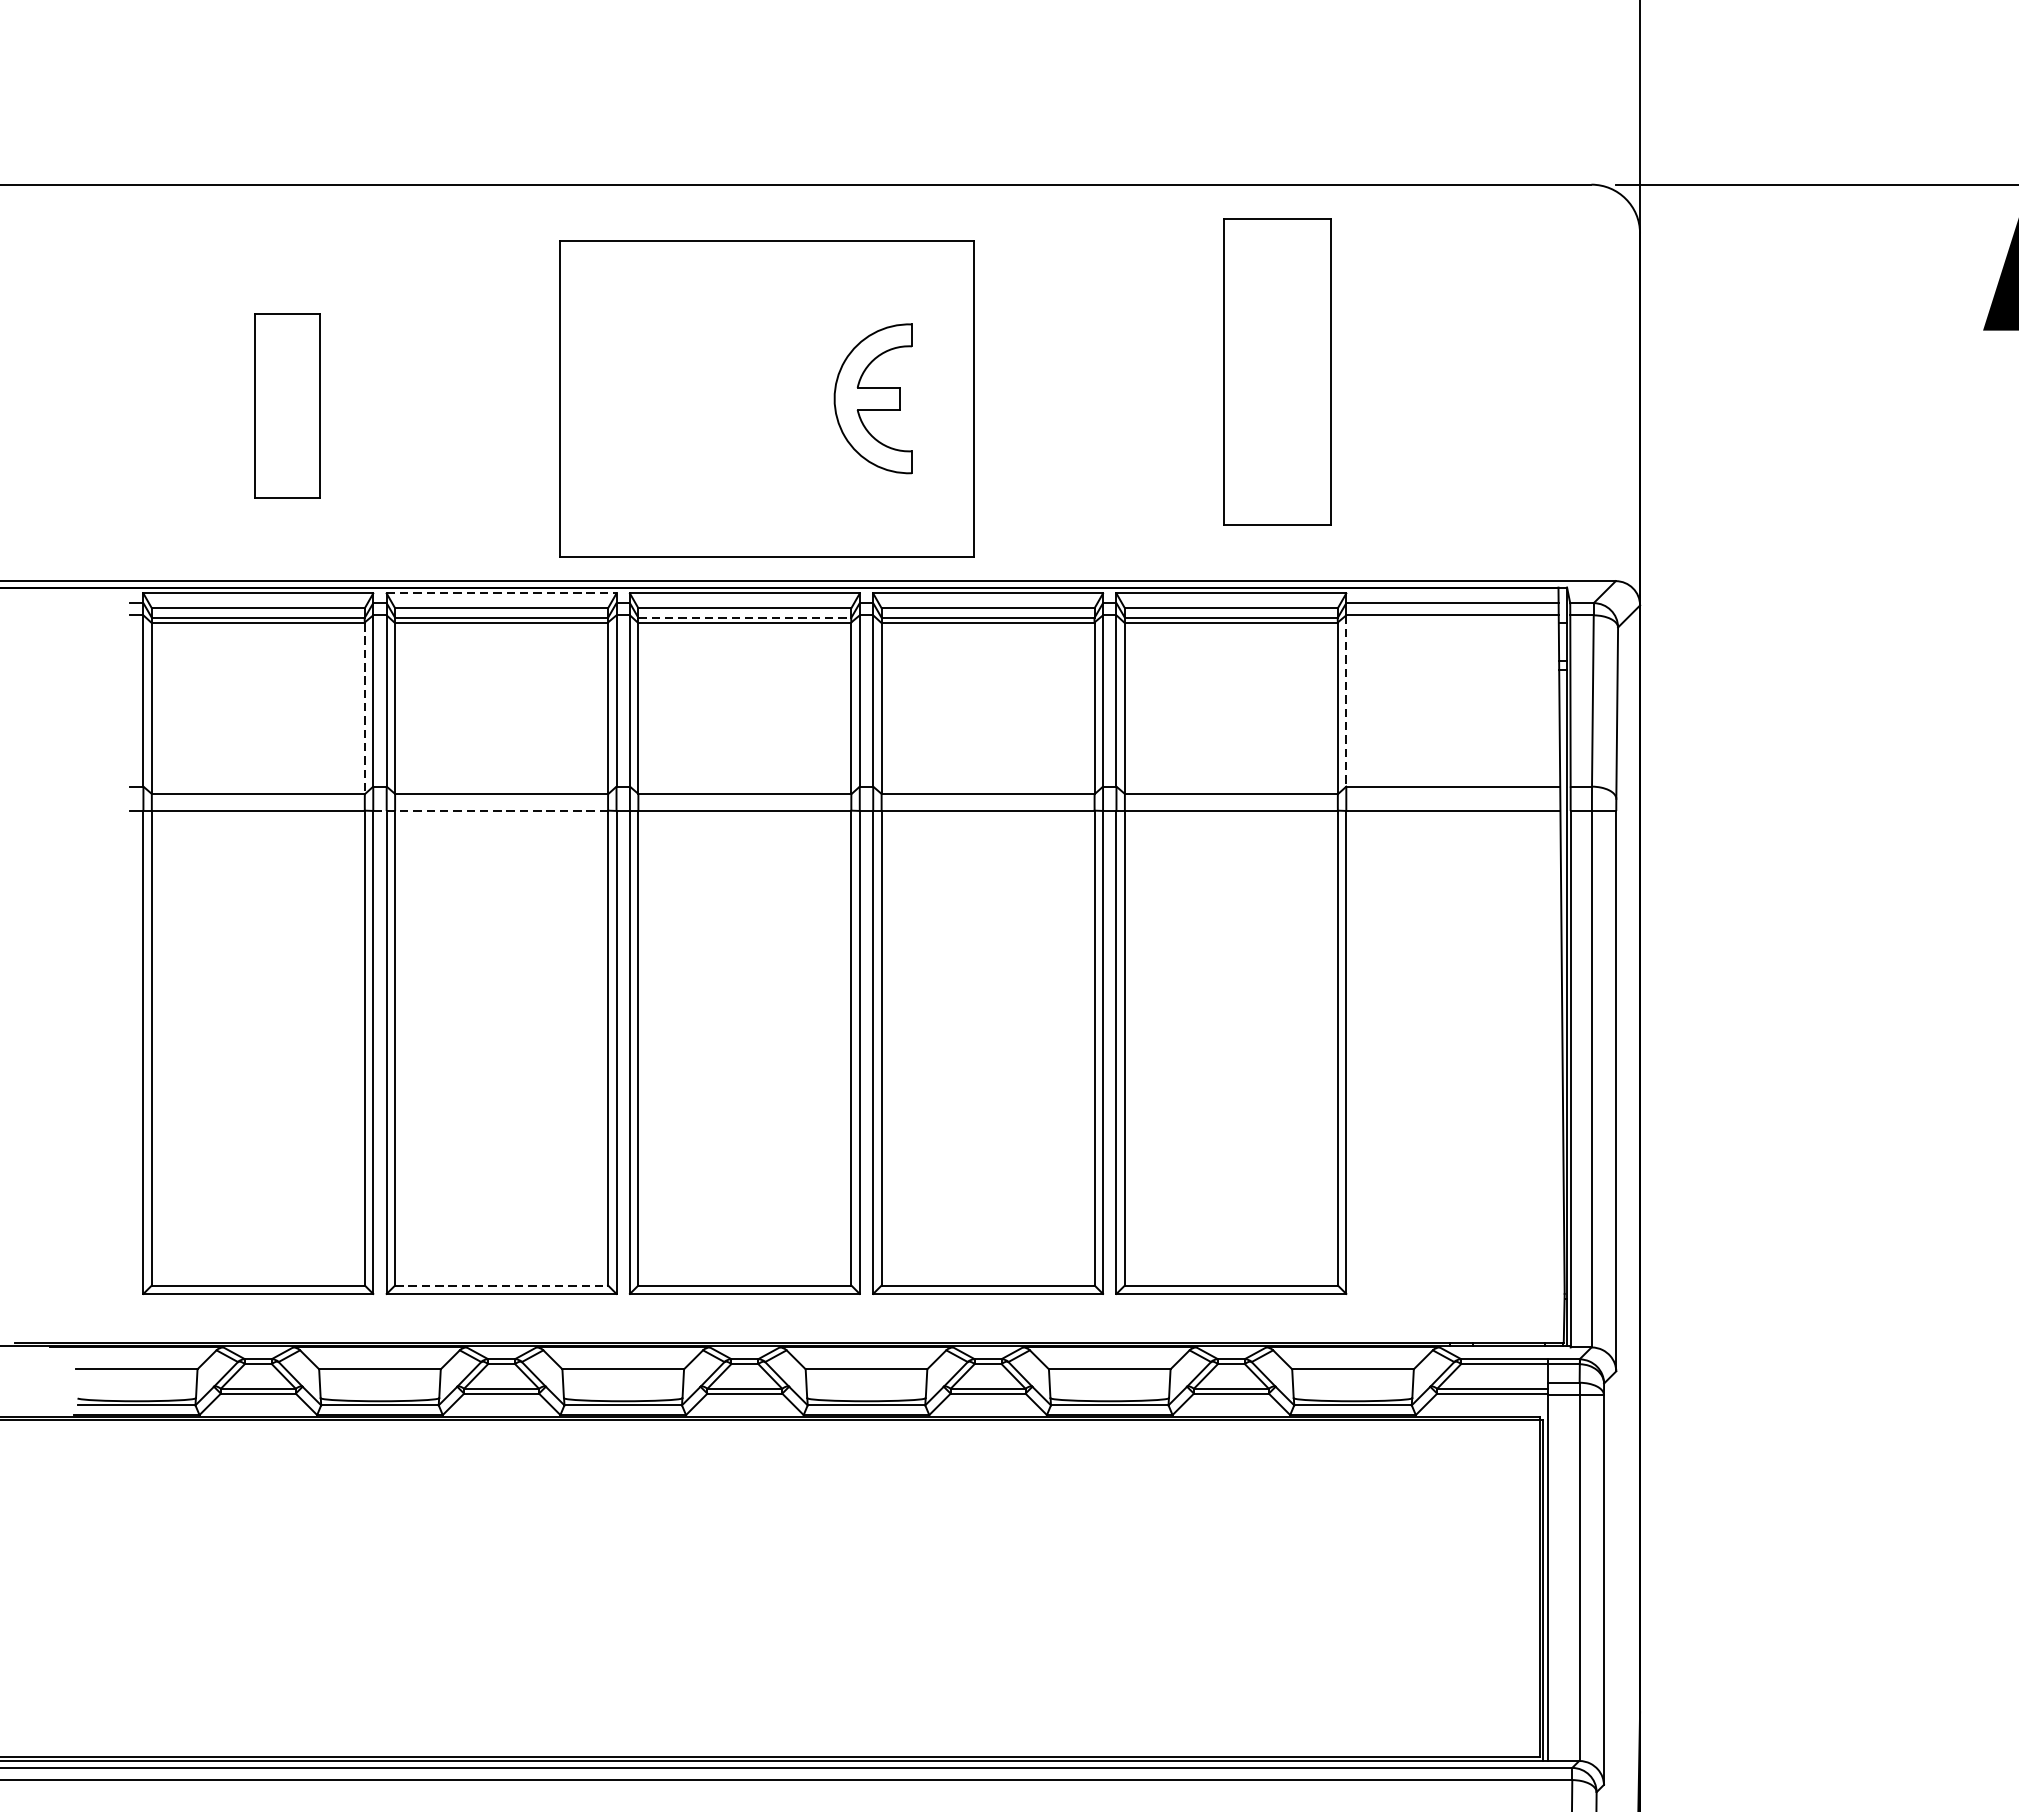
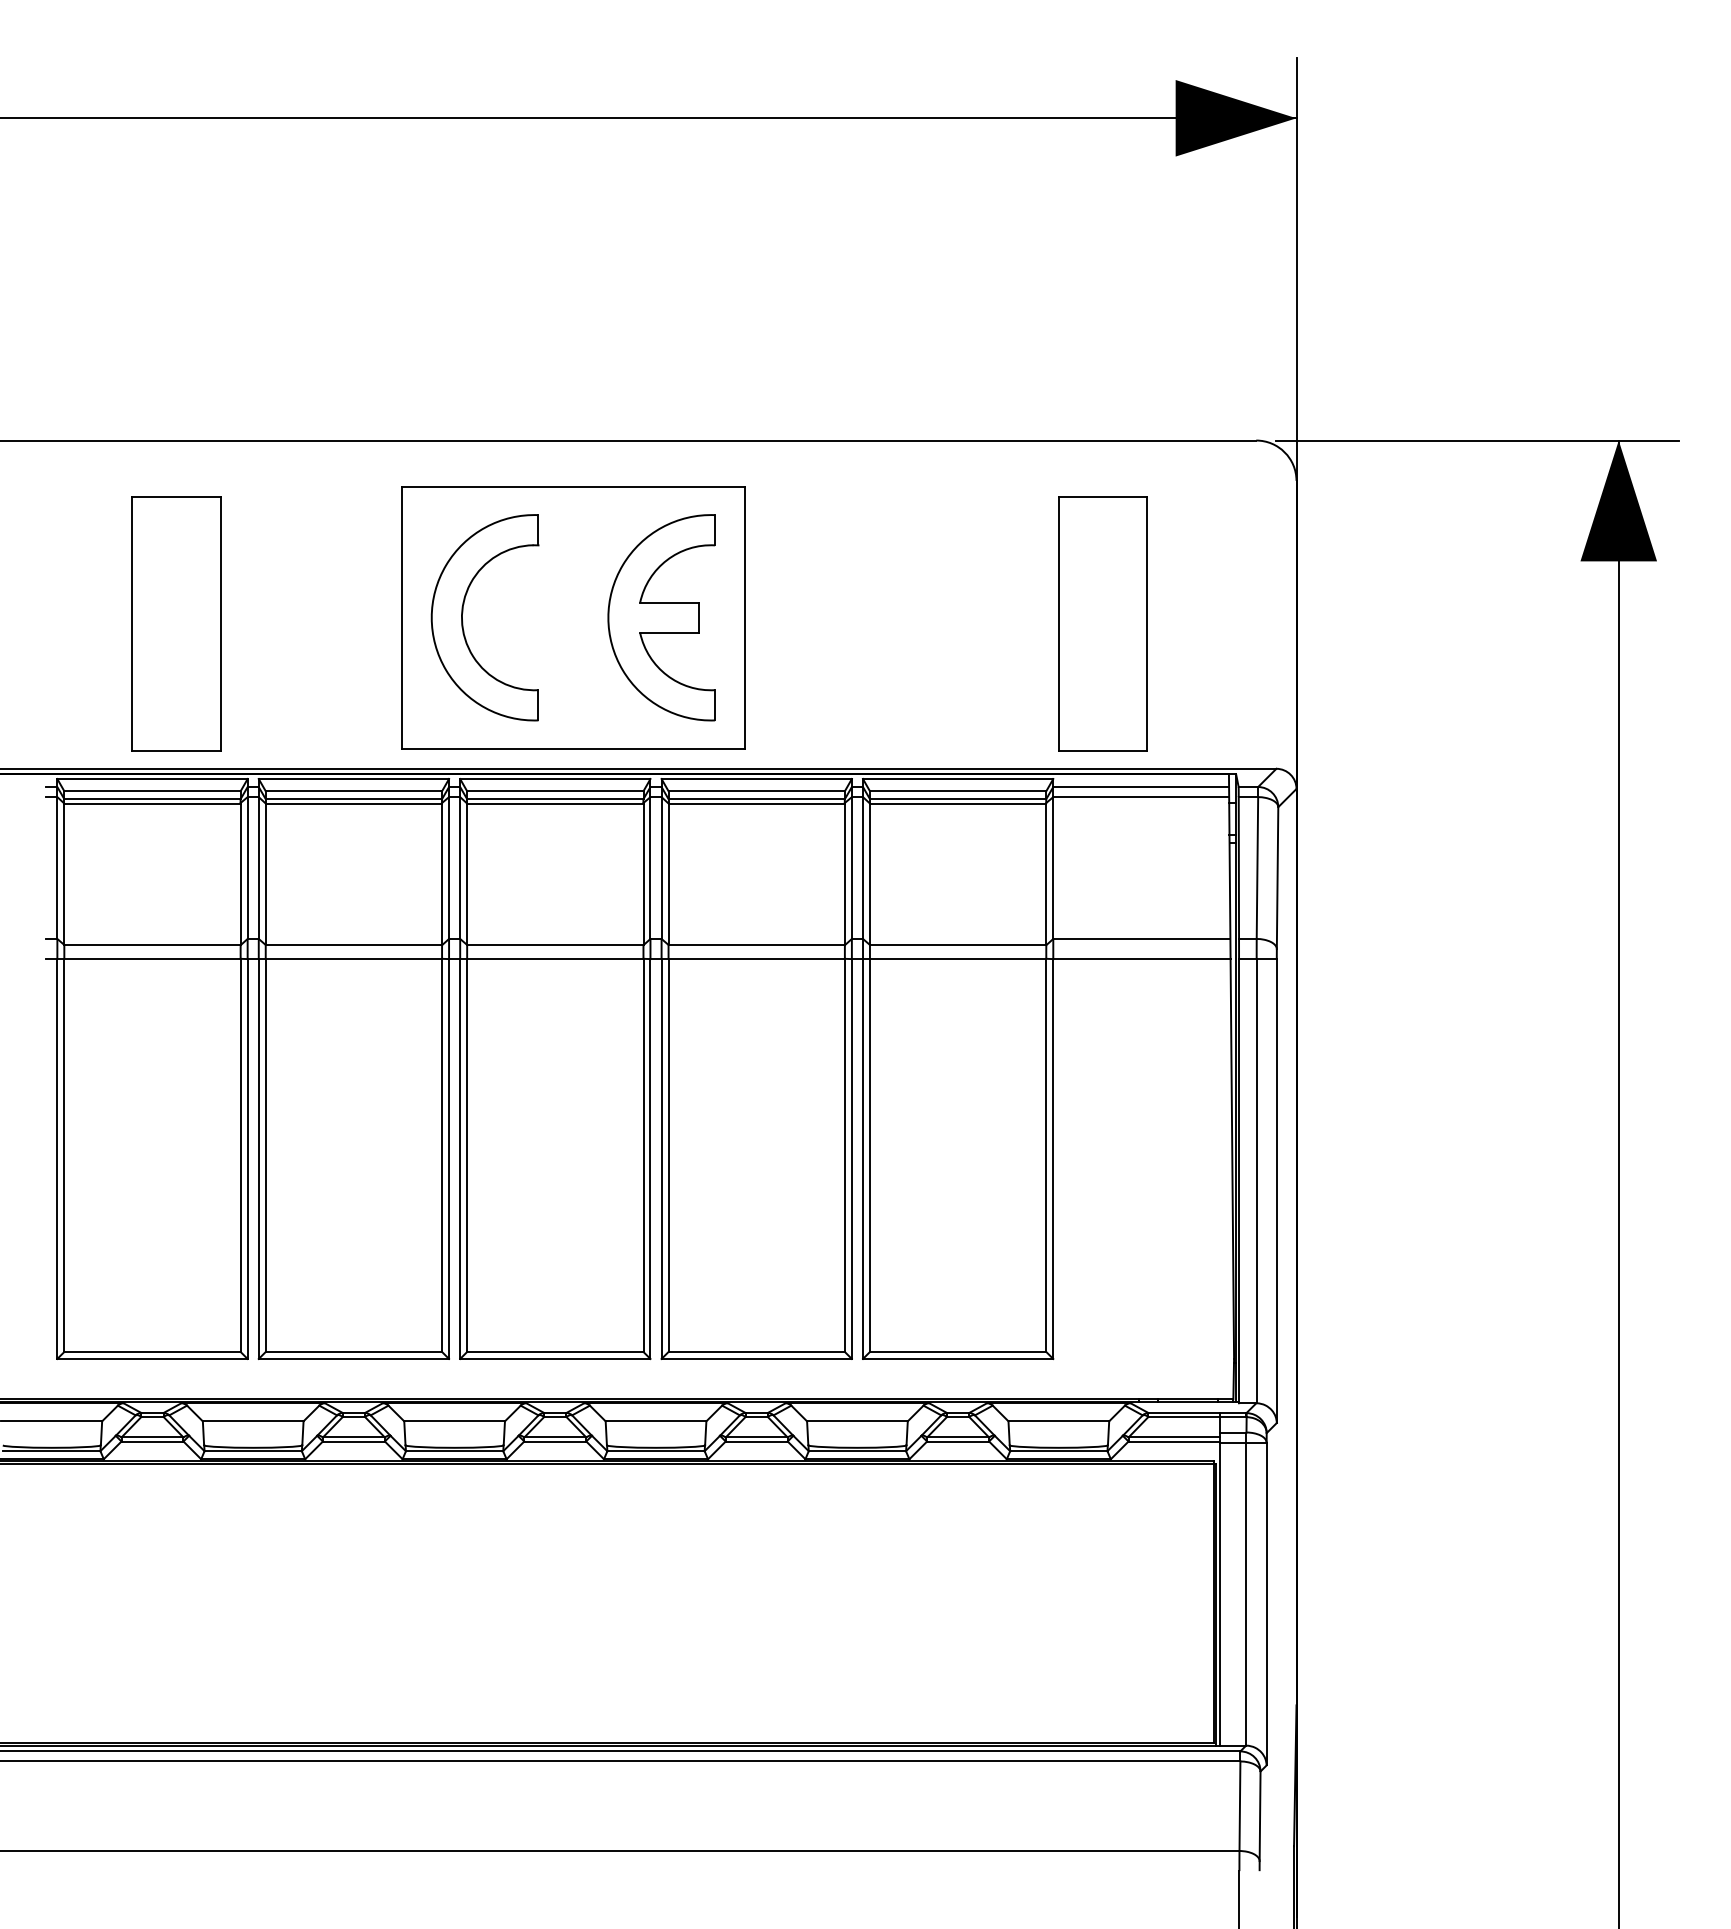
part: (1276, 371) -> (1102, 623), moved
part: (633, 392) -> (463, 612), added
part: (873, 398) -> (661, 617), size x1.67
part: (287, 405) -> (176, 623), size x1.67
line: (502, 594) -> (354, 779), dashed -> solid
line: (745, 618) -> (555, 799), dashed -> solid
line: (1346, 701) -> (1053, 868), dashed -> solid
line: (364, 708) -> (240, 874), dashed -> solid
line: (491, 811) -> (345, 959), dashed -> solid
line: (502, 1284) -> (354, 1351), dashed -> solid

